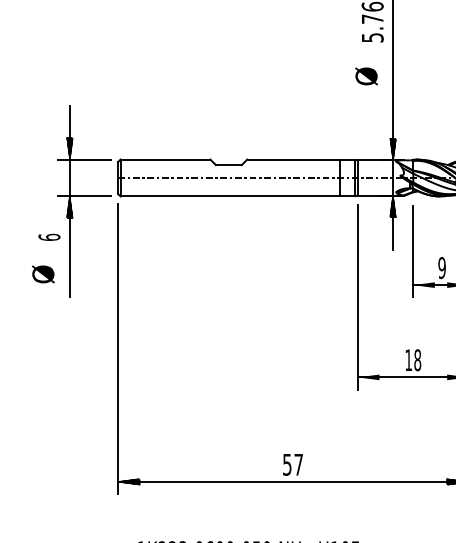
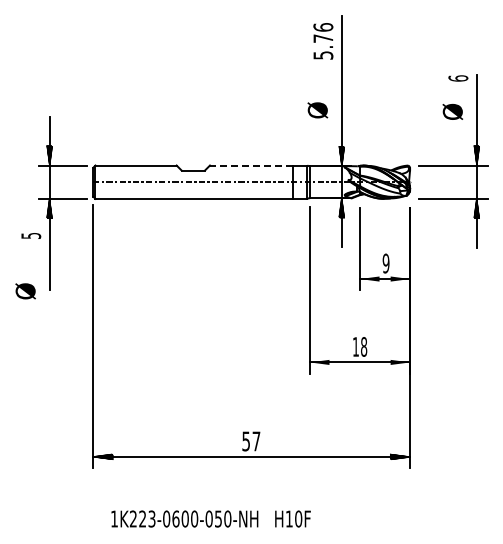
text: (366, 76) -> (317, 110), moved
line: (293, 159) -> (251, 165), solid -> dashed
text: (49, 236) -> (31, 235), 6 -> 5
text: (43, 274) -> (25, 291), moved

